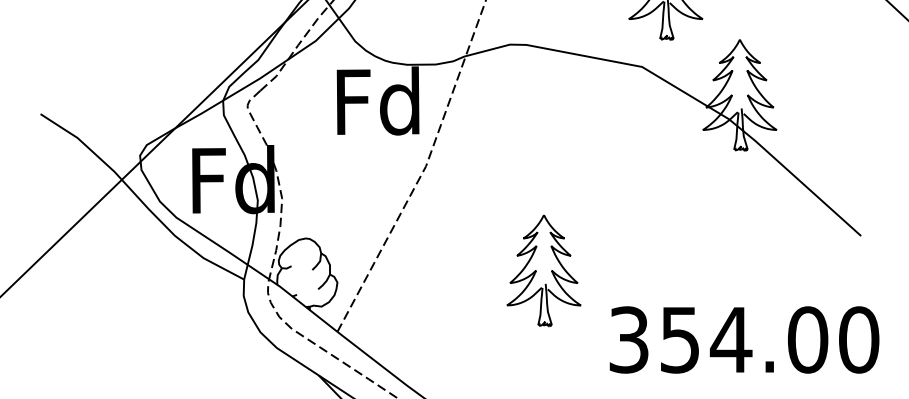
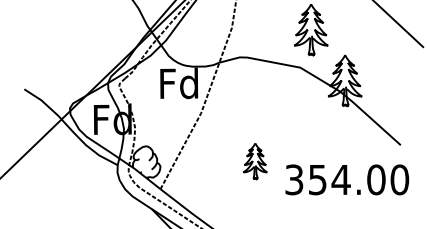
part: (544, 271) -> (255, 161), size x0.7
text: (744, 339) -> (347, 179), moved

